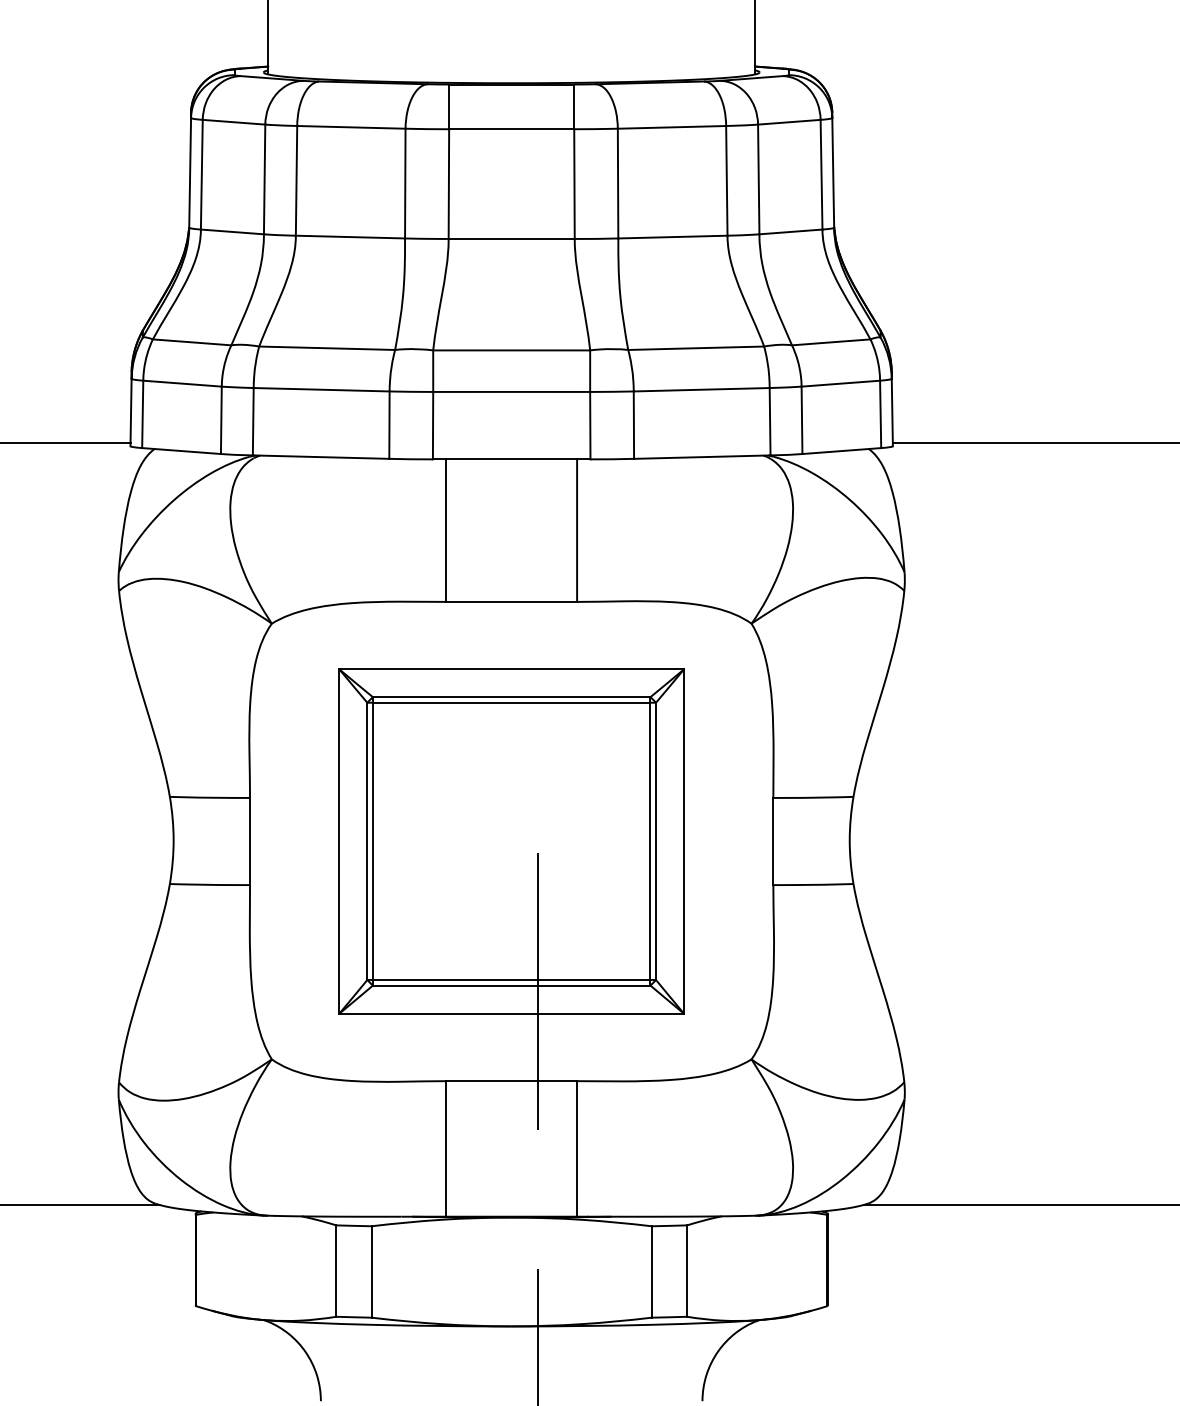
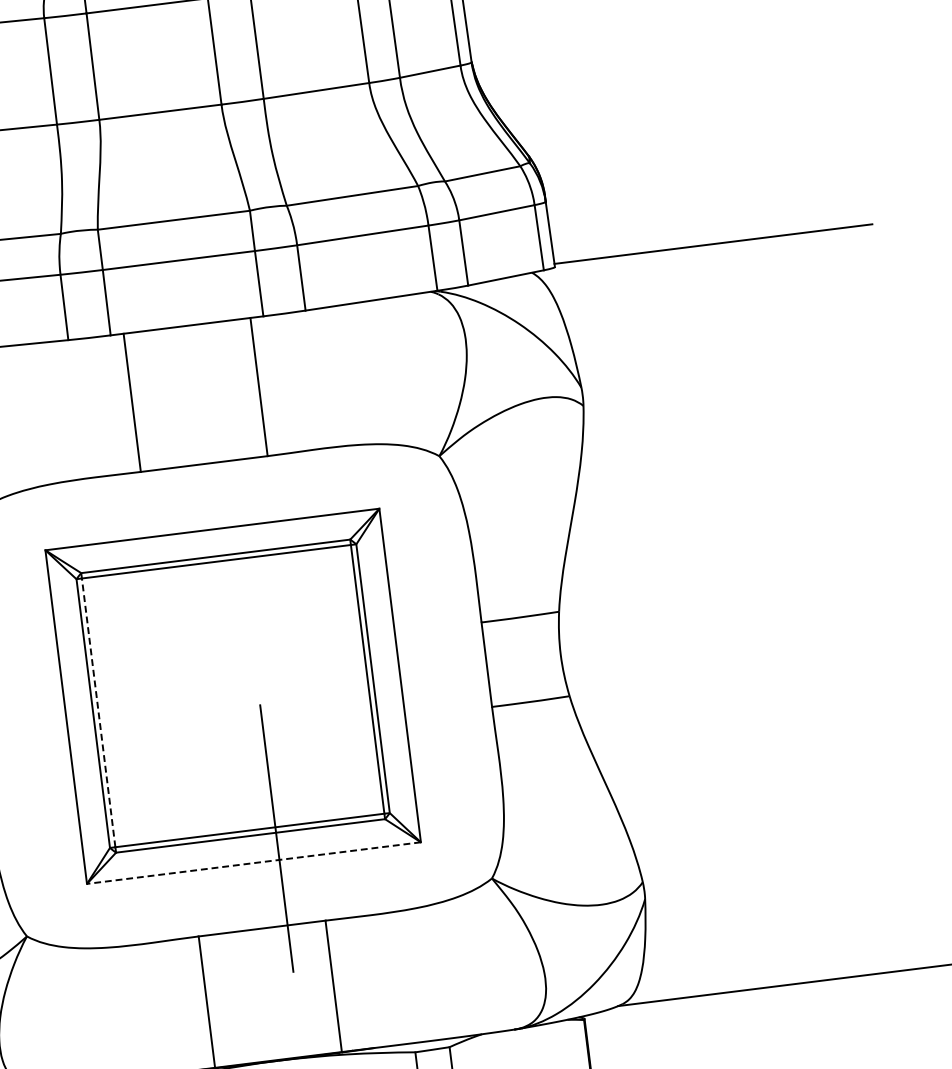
line: (372, 838) -> (97, 710), solid -> dashed
line: (511, 1013) -> (253, 863), solid -> dashed

